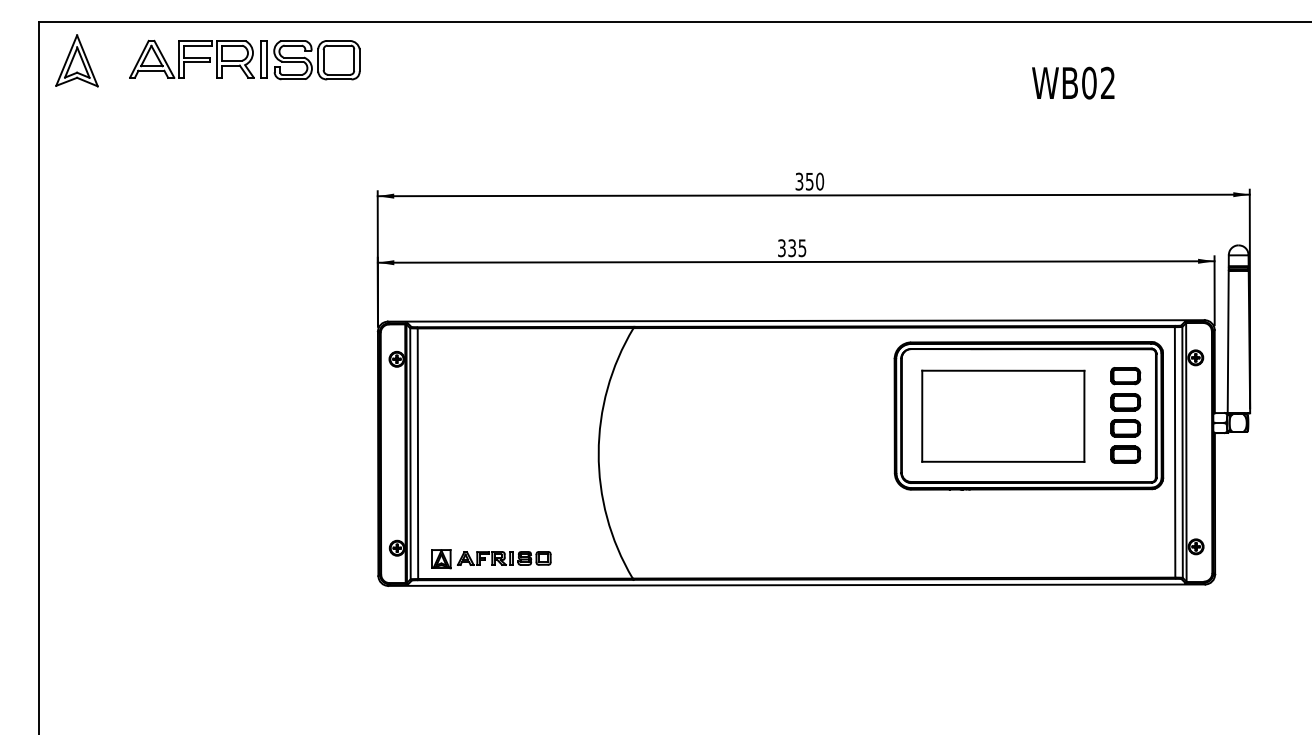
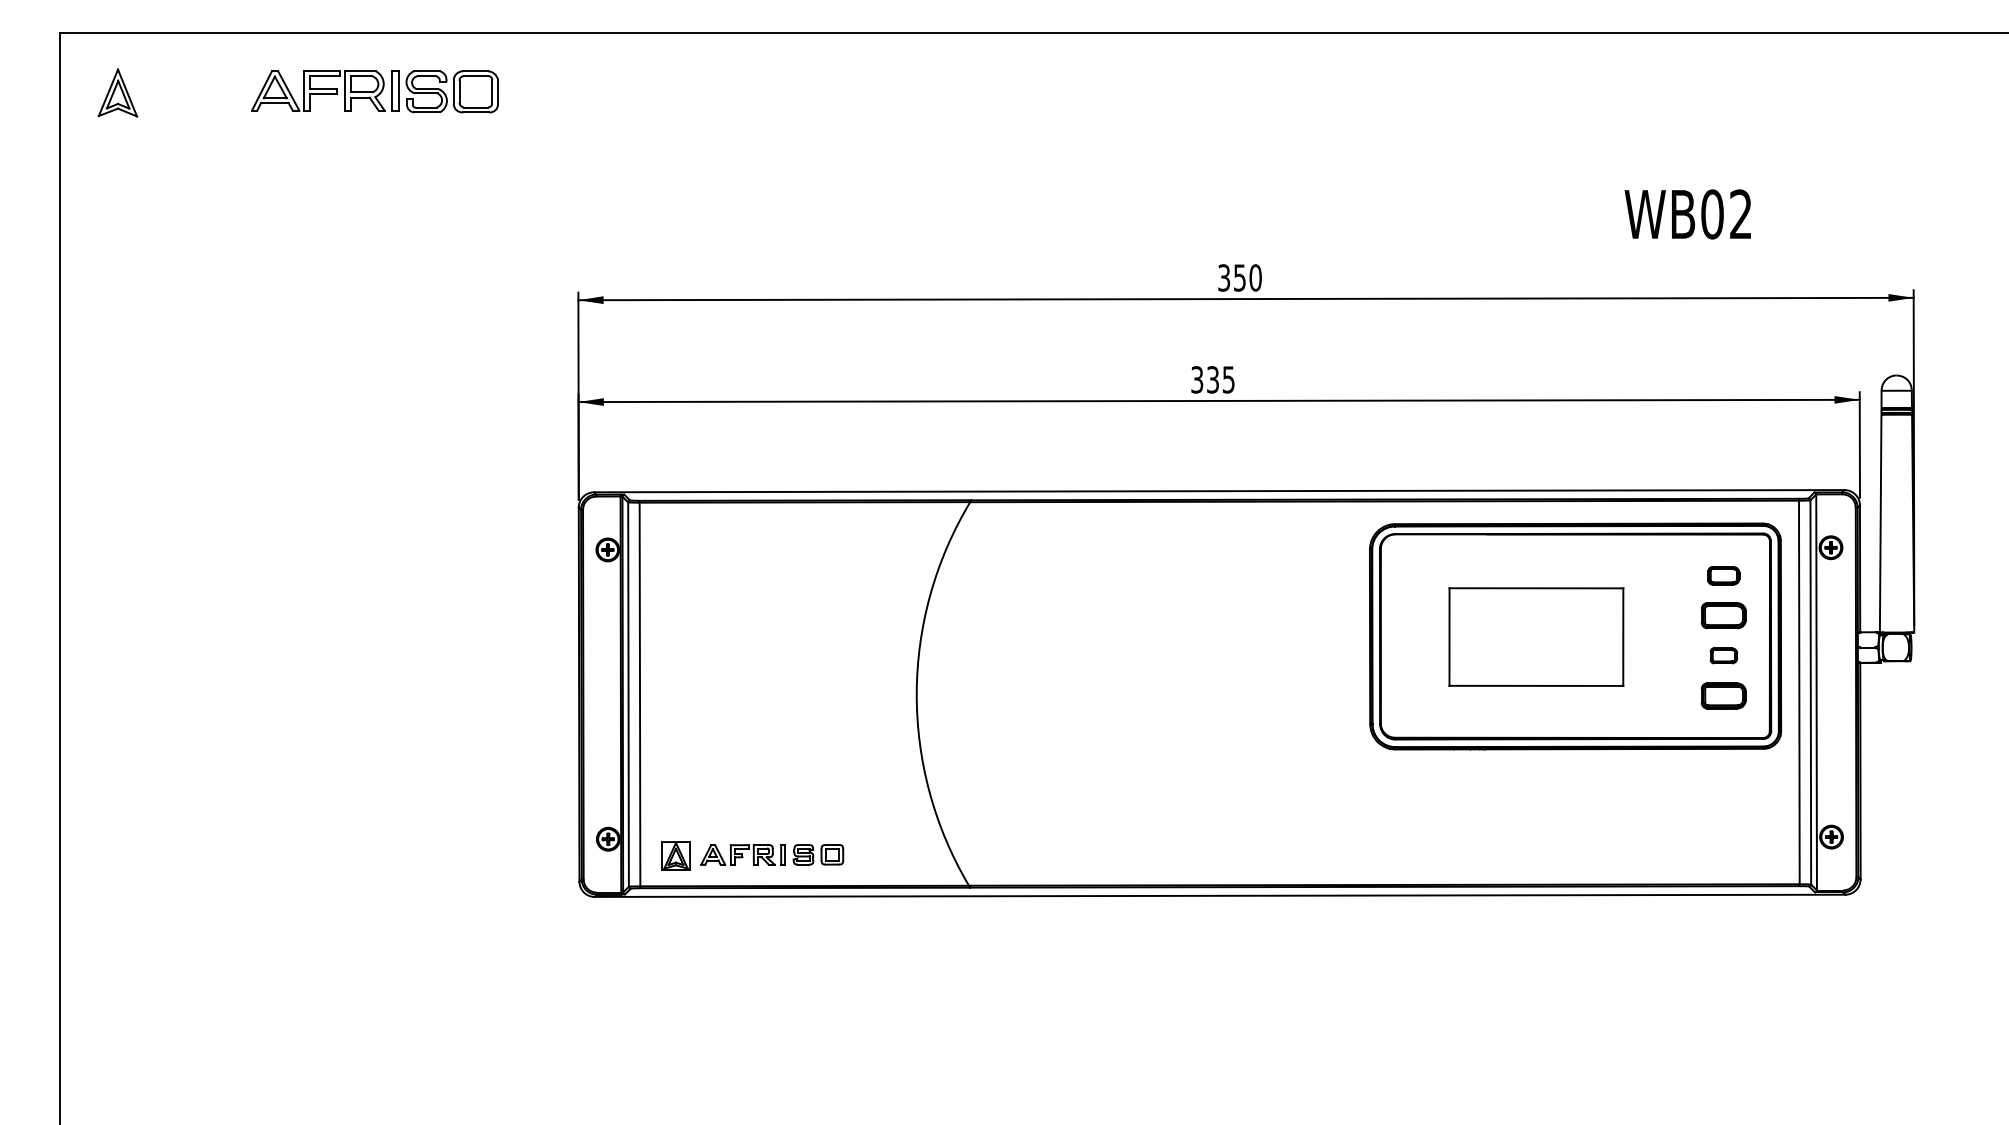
part: (244, 59) -> (374, 90), size x0.7
part: (76, 60) -> (117, 92), size x0.6
text: (1073, 82) -> (1688, 213), moved
part: (1125, 376) -> (1723, 576), size x0.7
part: (1003, 415) -> (1536, 635), size x0.7
part: (1125, 428) -> (1723, 655), size x0.6

